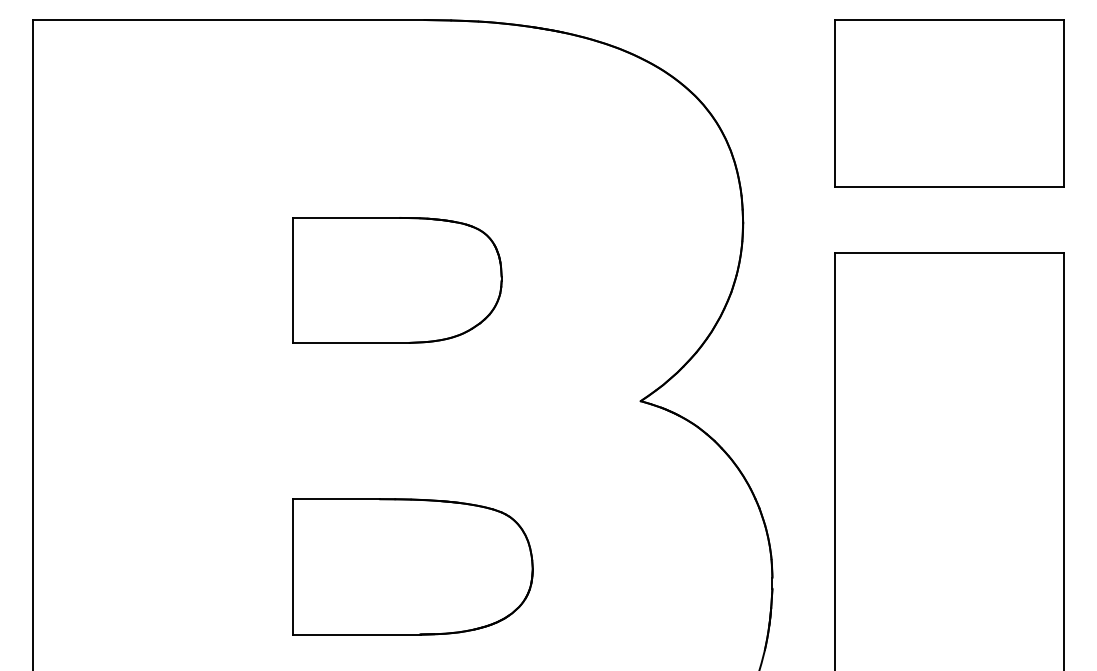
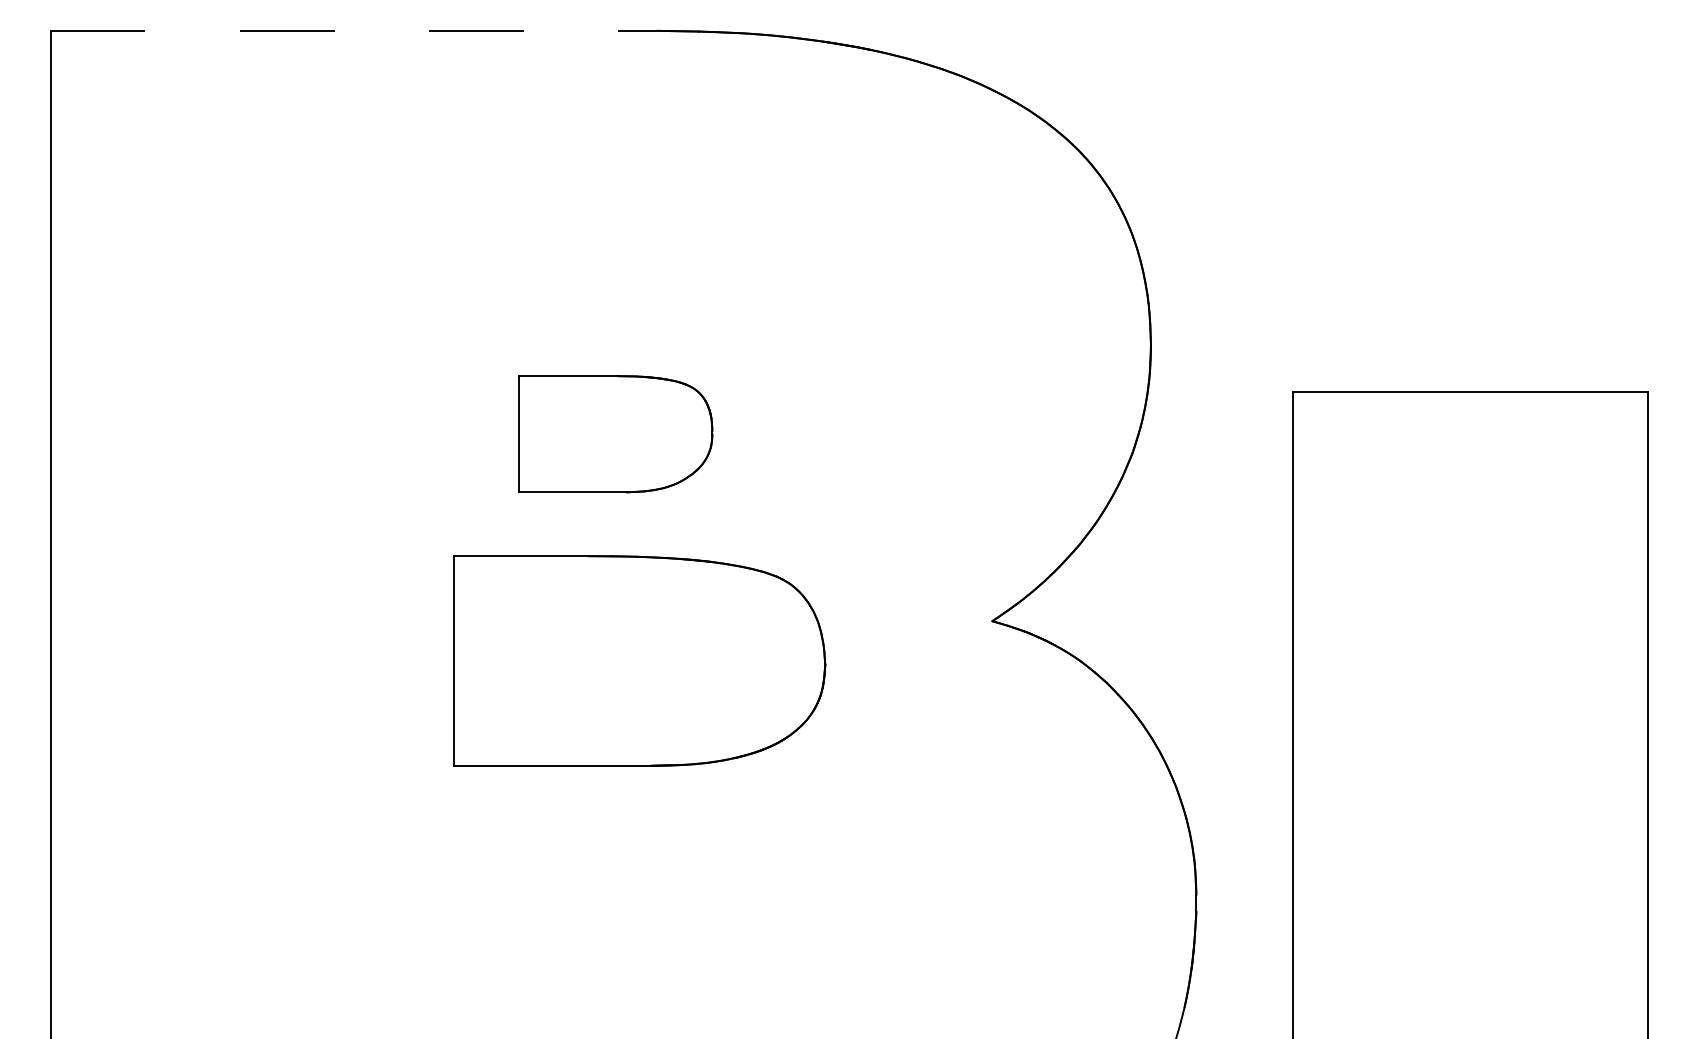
line: (228, 20) -> (353, 31), solid -> dashed
part: (949, 103) -> (1470, 160), removed
part: (397, 280) -> (615, 434), size x0.6
part: (412, 566) -> (638, 660), moved

